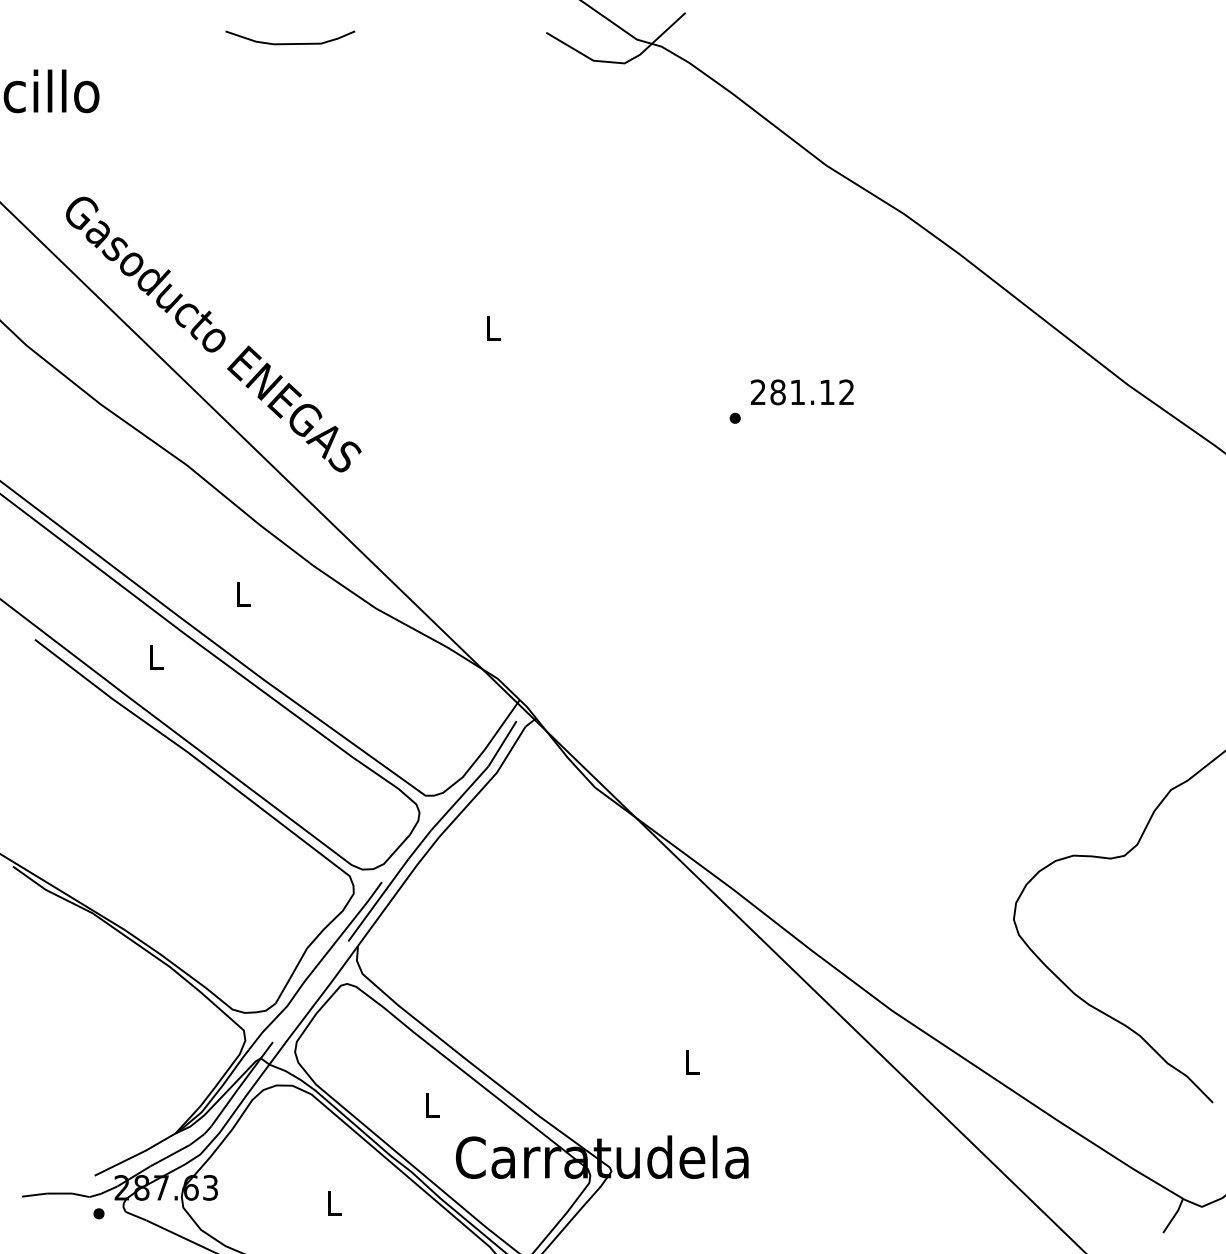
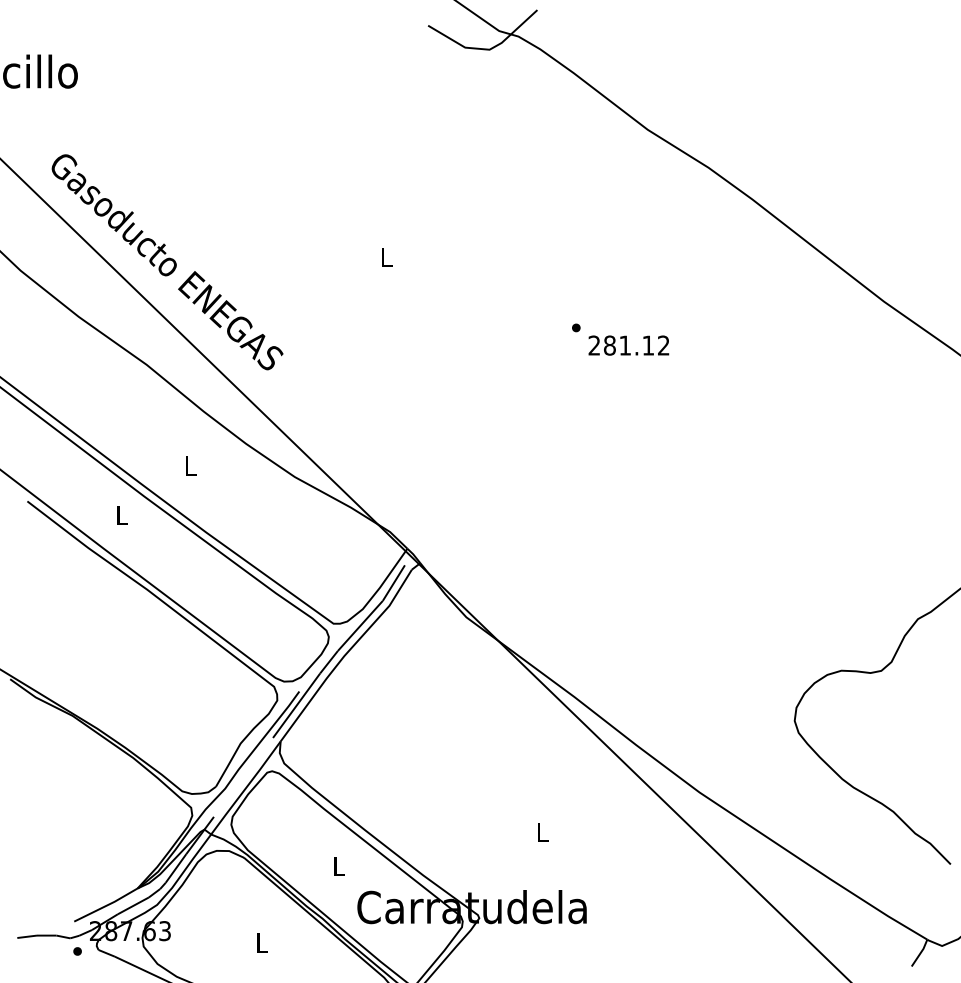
curve: (290, 42) -> (227, 33), removed
text: (801, 392) -> (628, 345), moved

